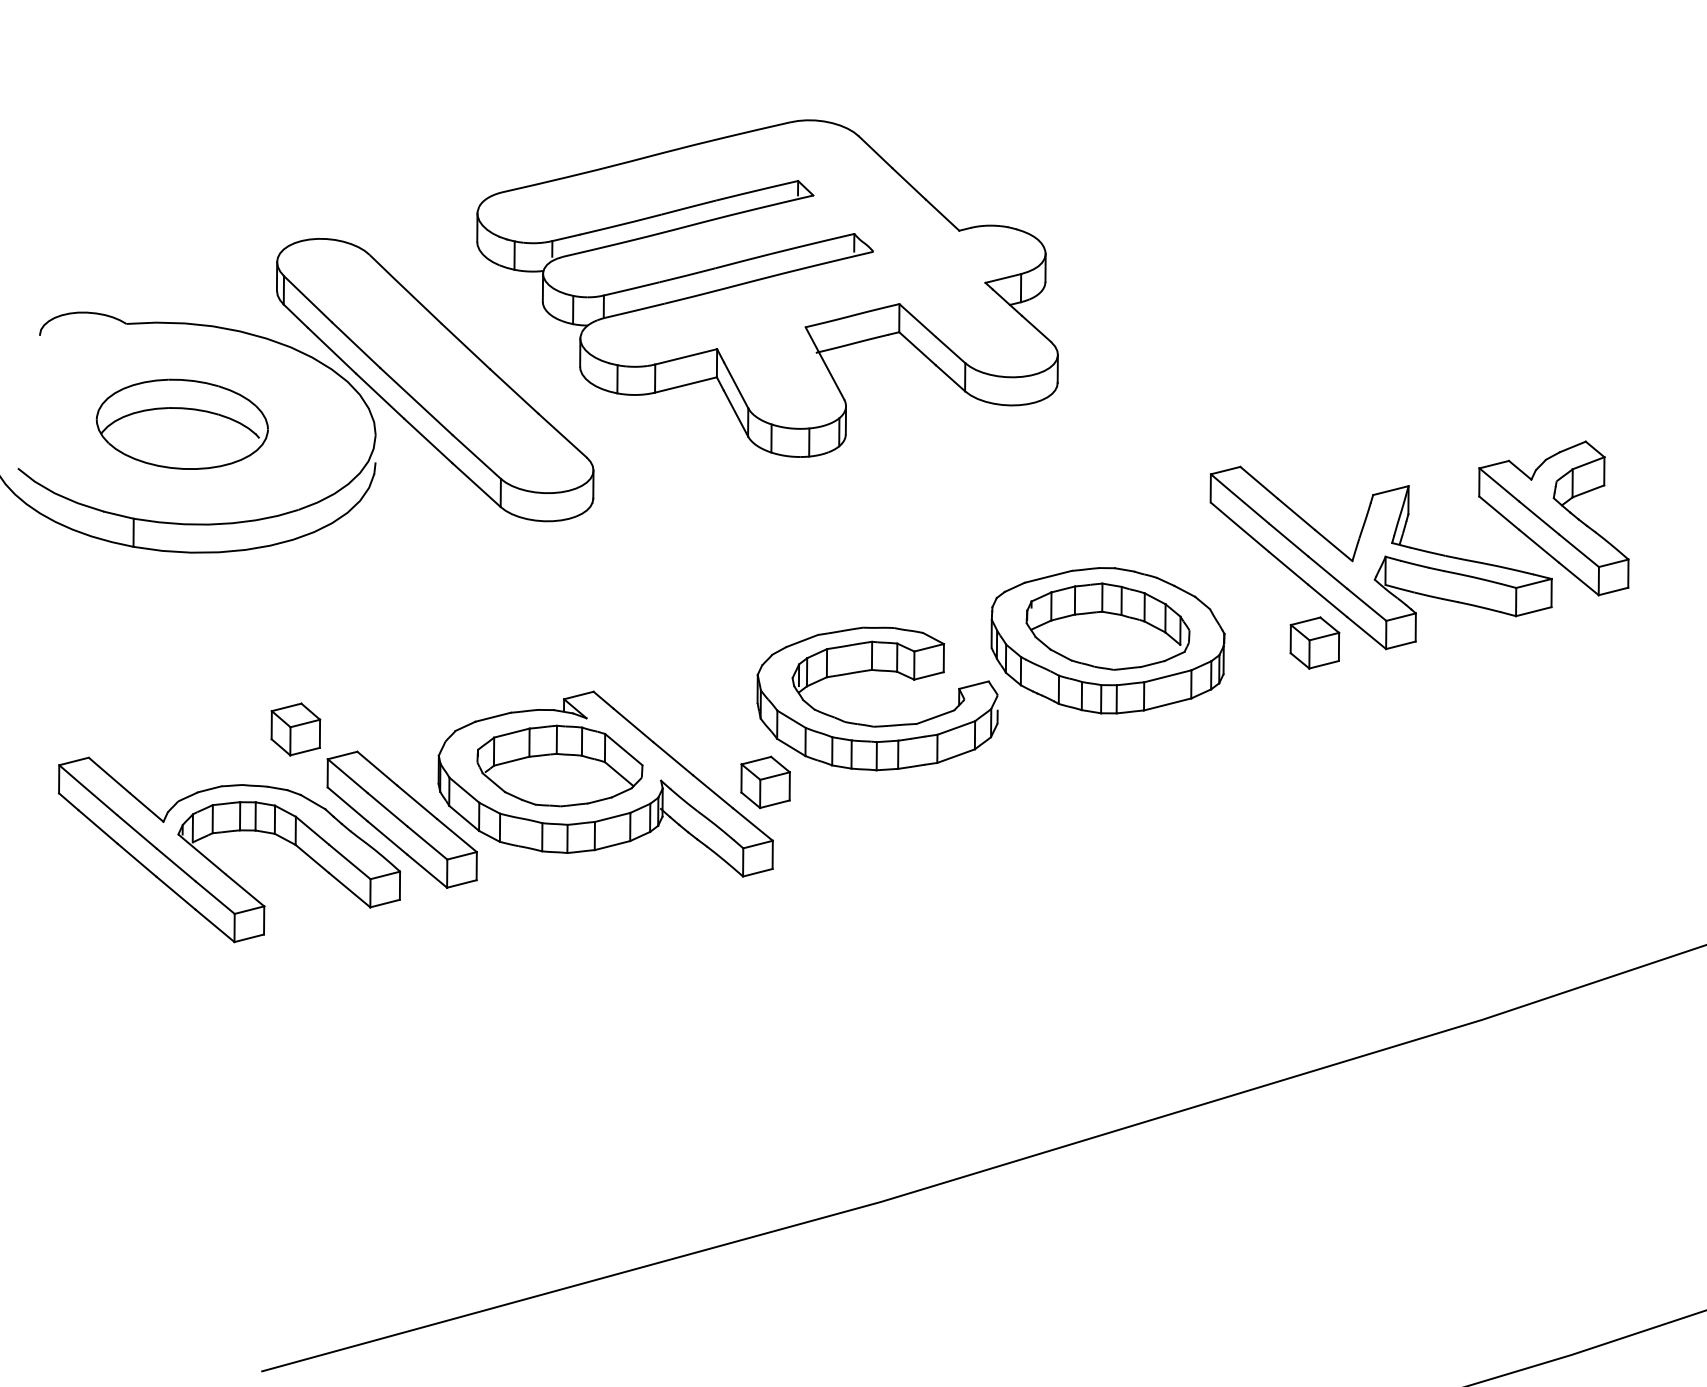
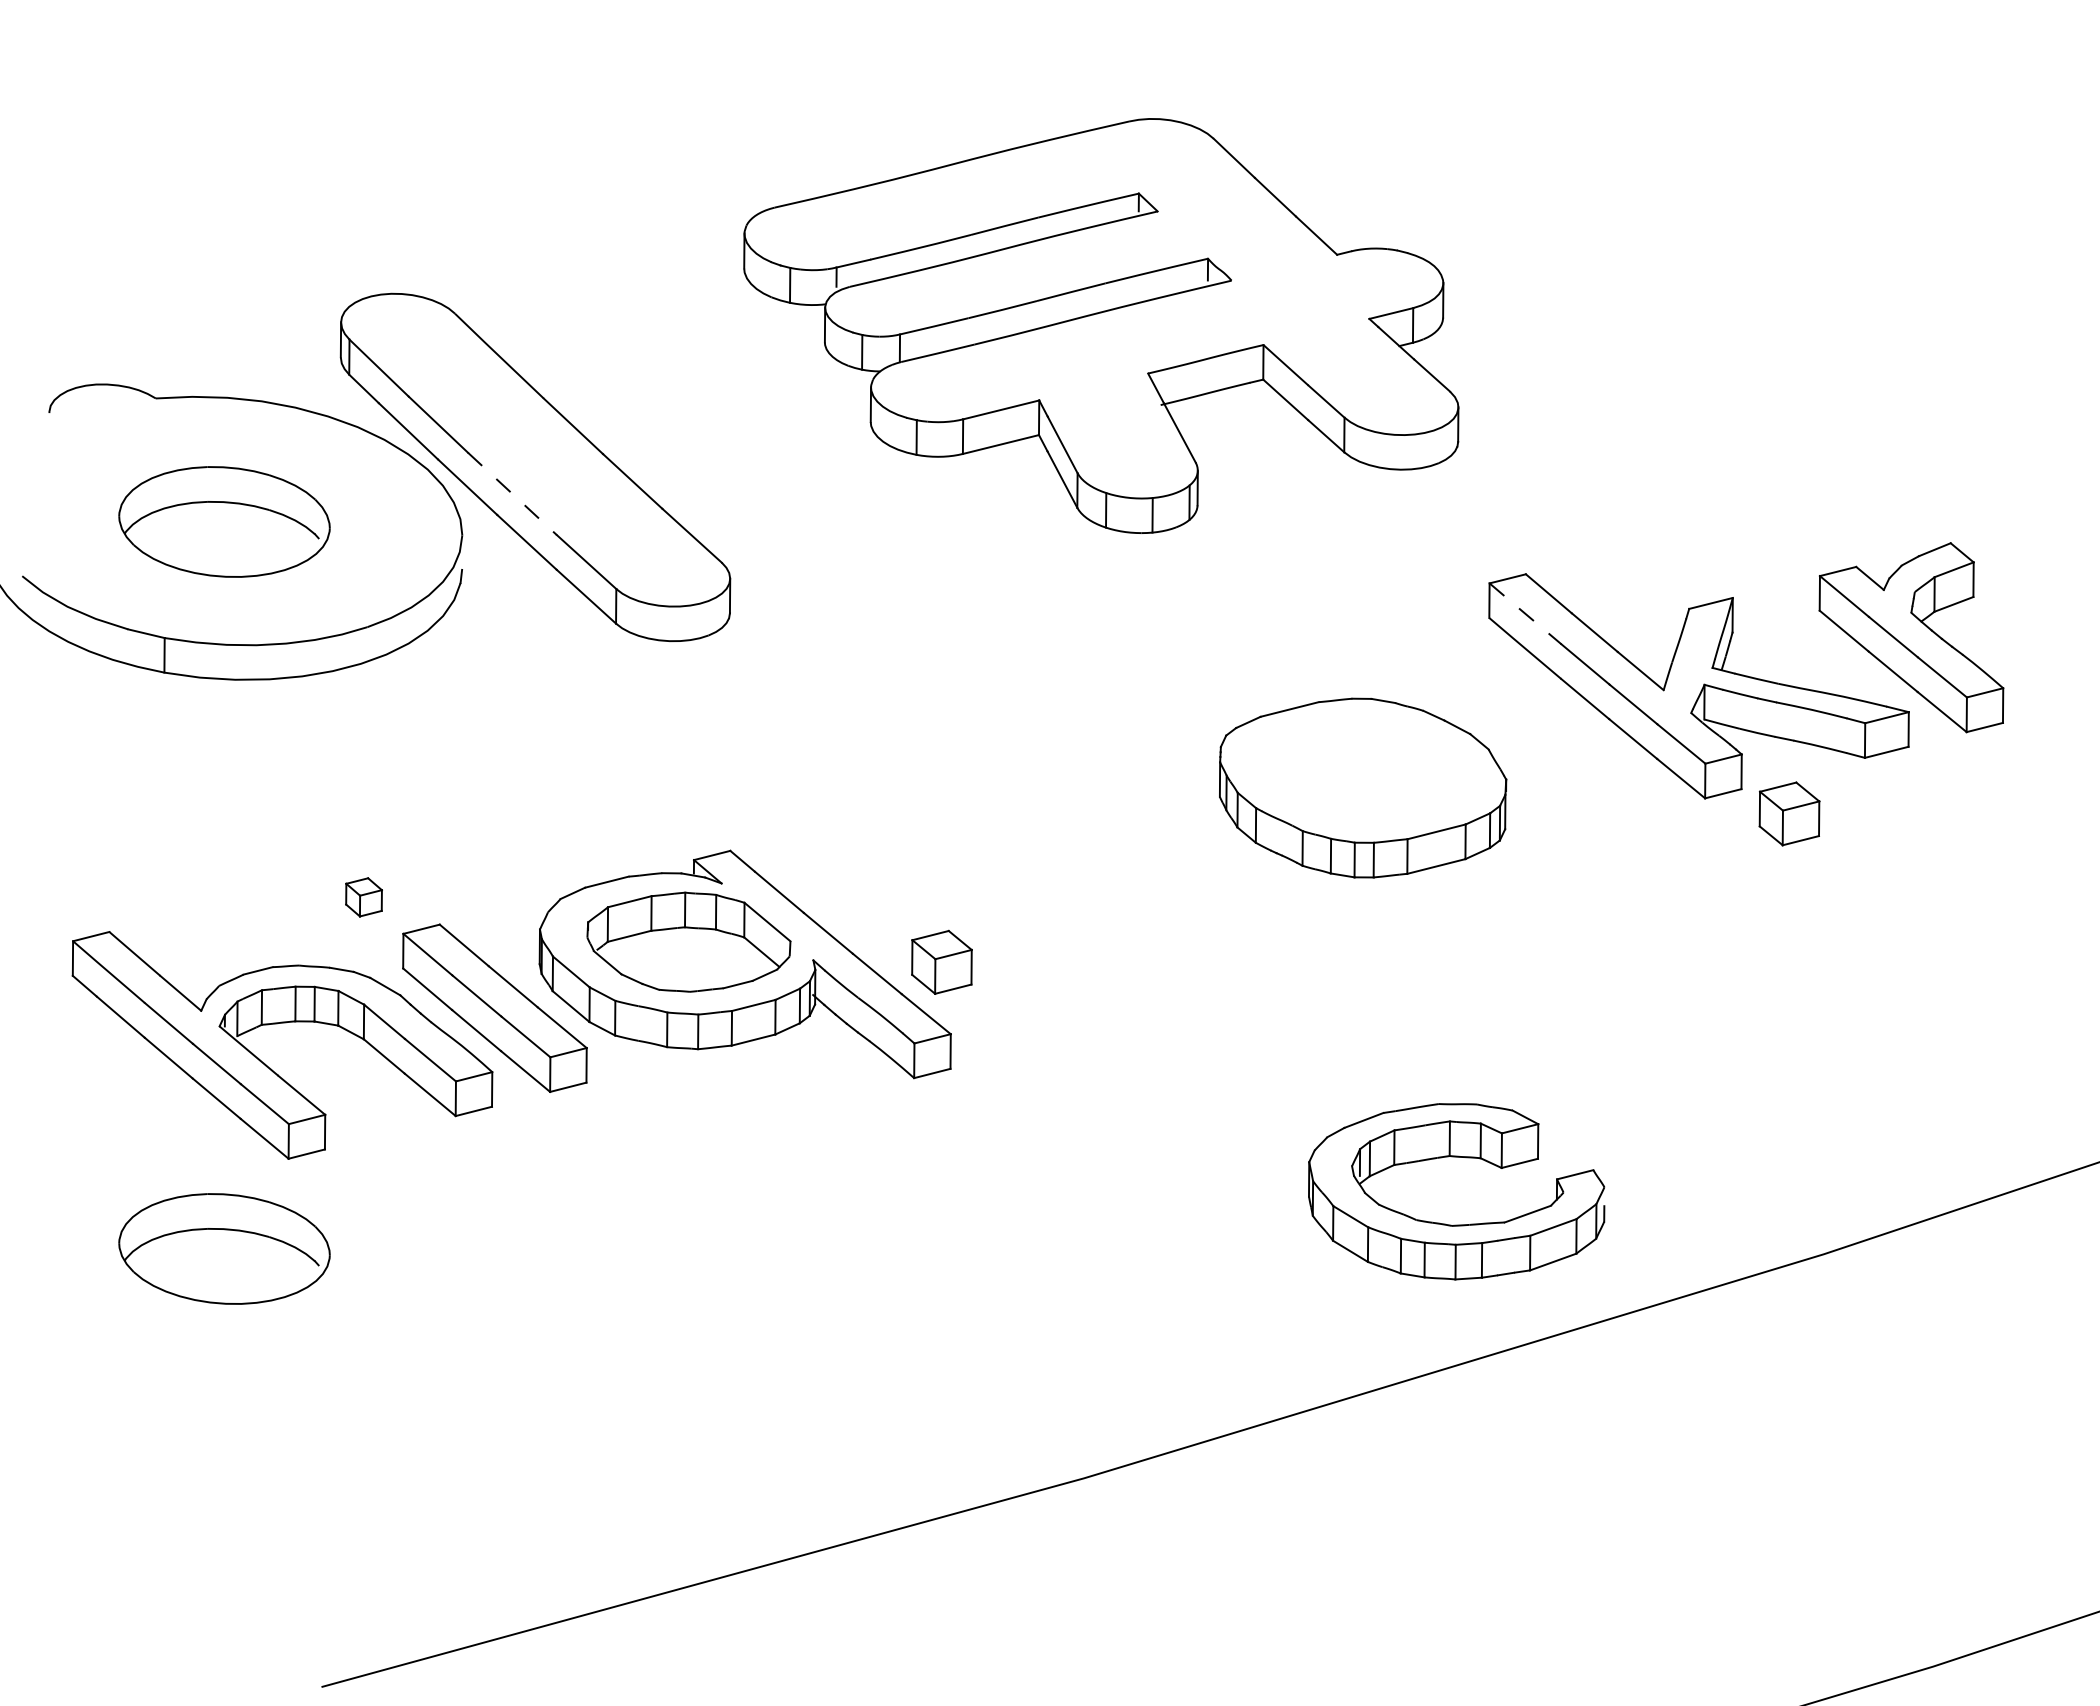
part: (767, 288) -> (1101, 325), moved
line: (416, 401) -> (512, 493), solid -> dashed
line: (1239, 498) -> (1524, 613), solid -> dashed
part: (1108, 626) -> (1363, 770), removed
part: (1314, 642) -> (1789, 813), moved
part: (877, 725) -> (1456, 1224), moved
part: (295, 729) -> (363, 897), size x0.6
part: (182, 1015) -> (224, 1248), added

